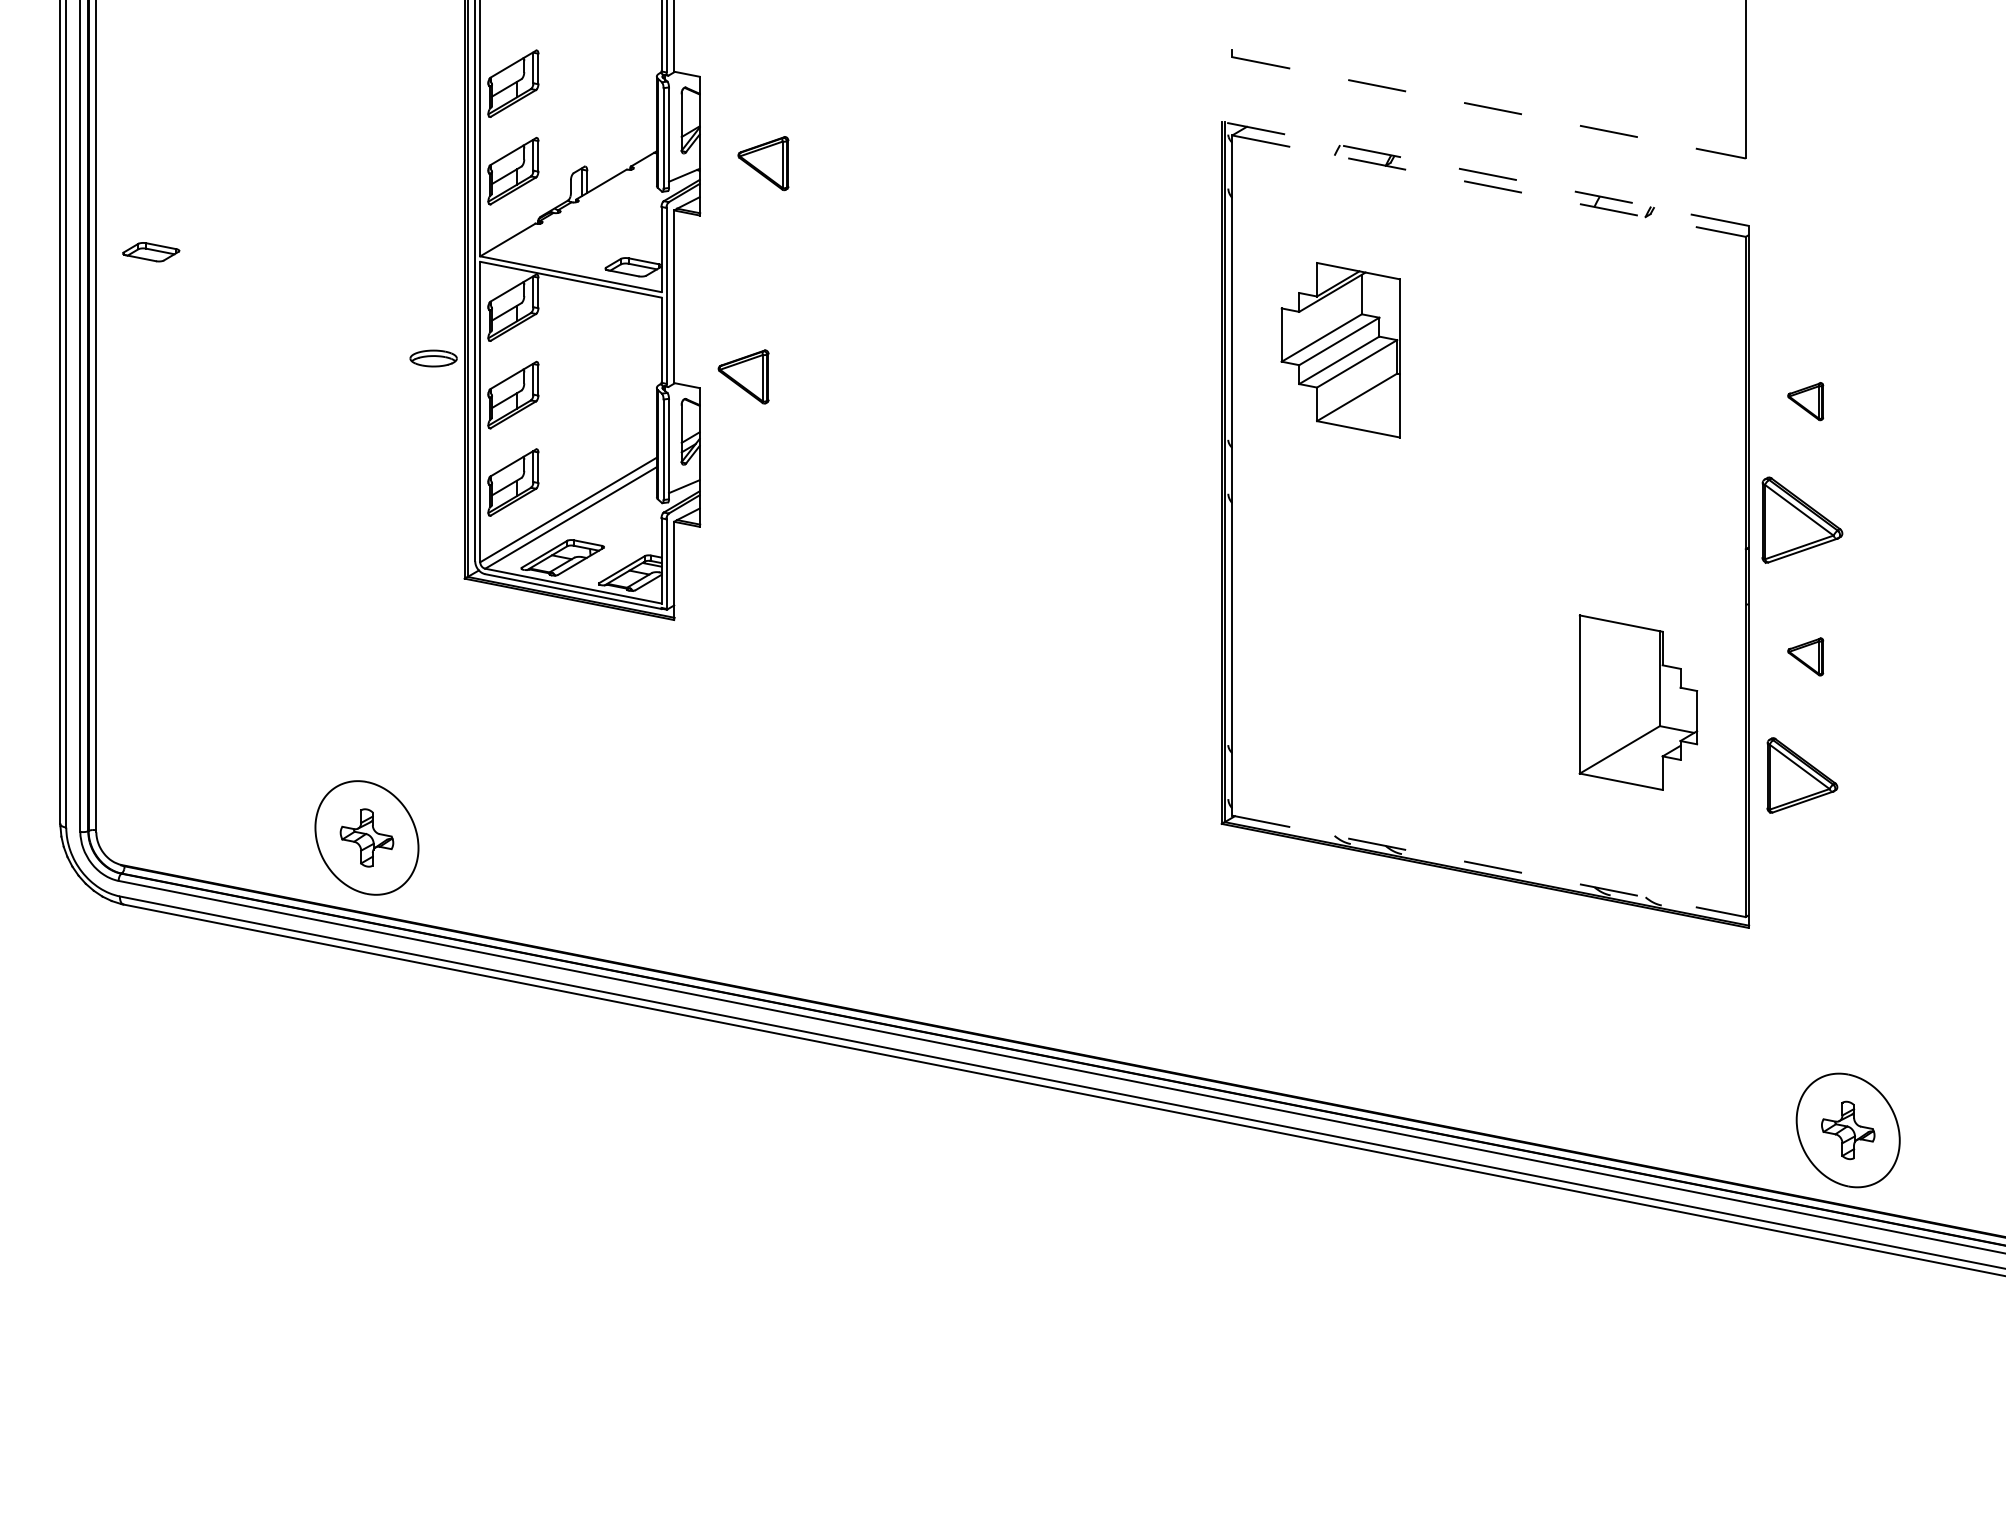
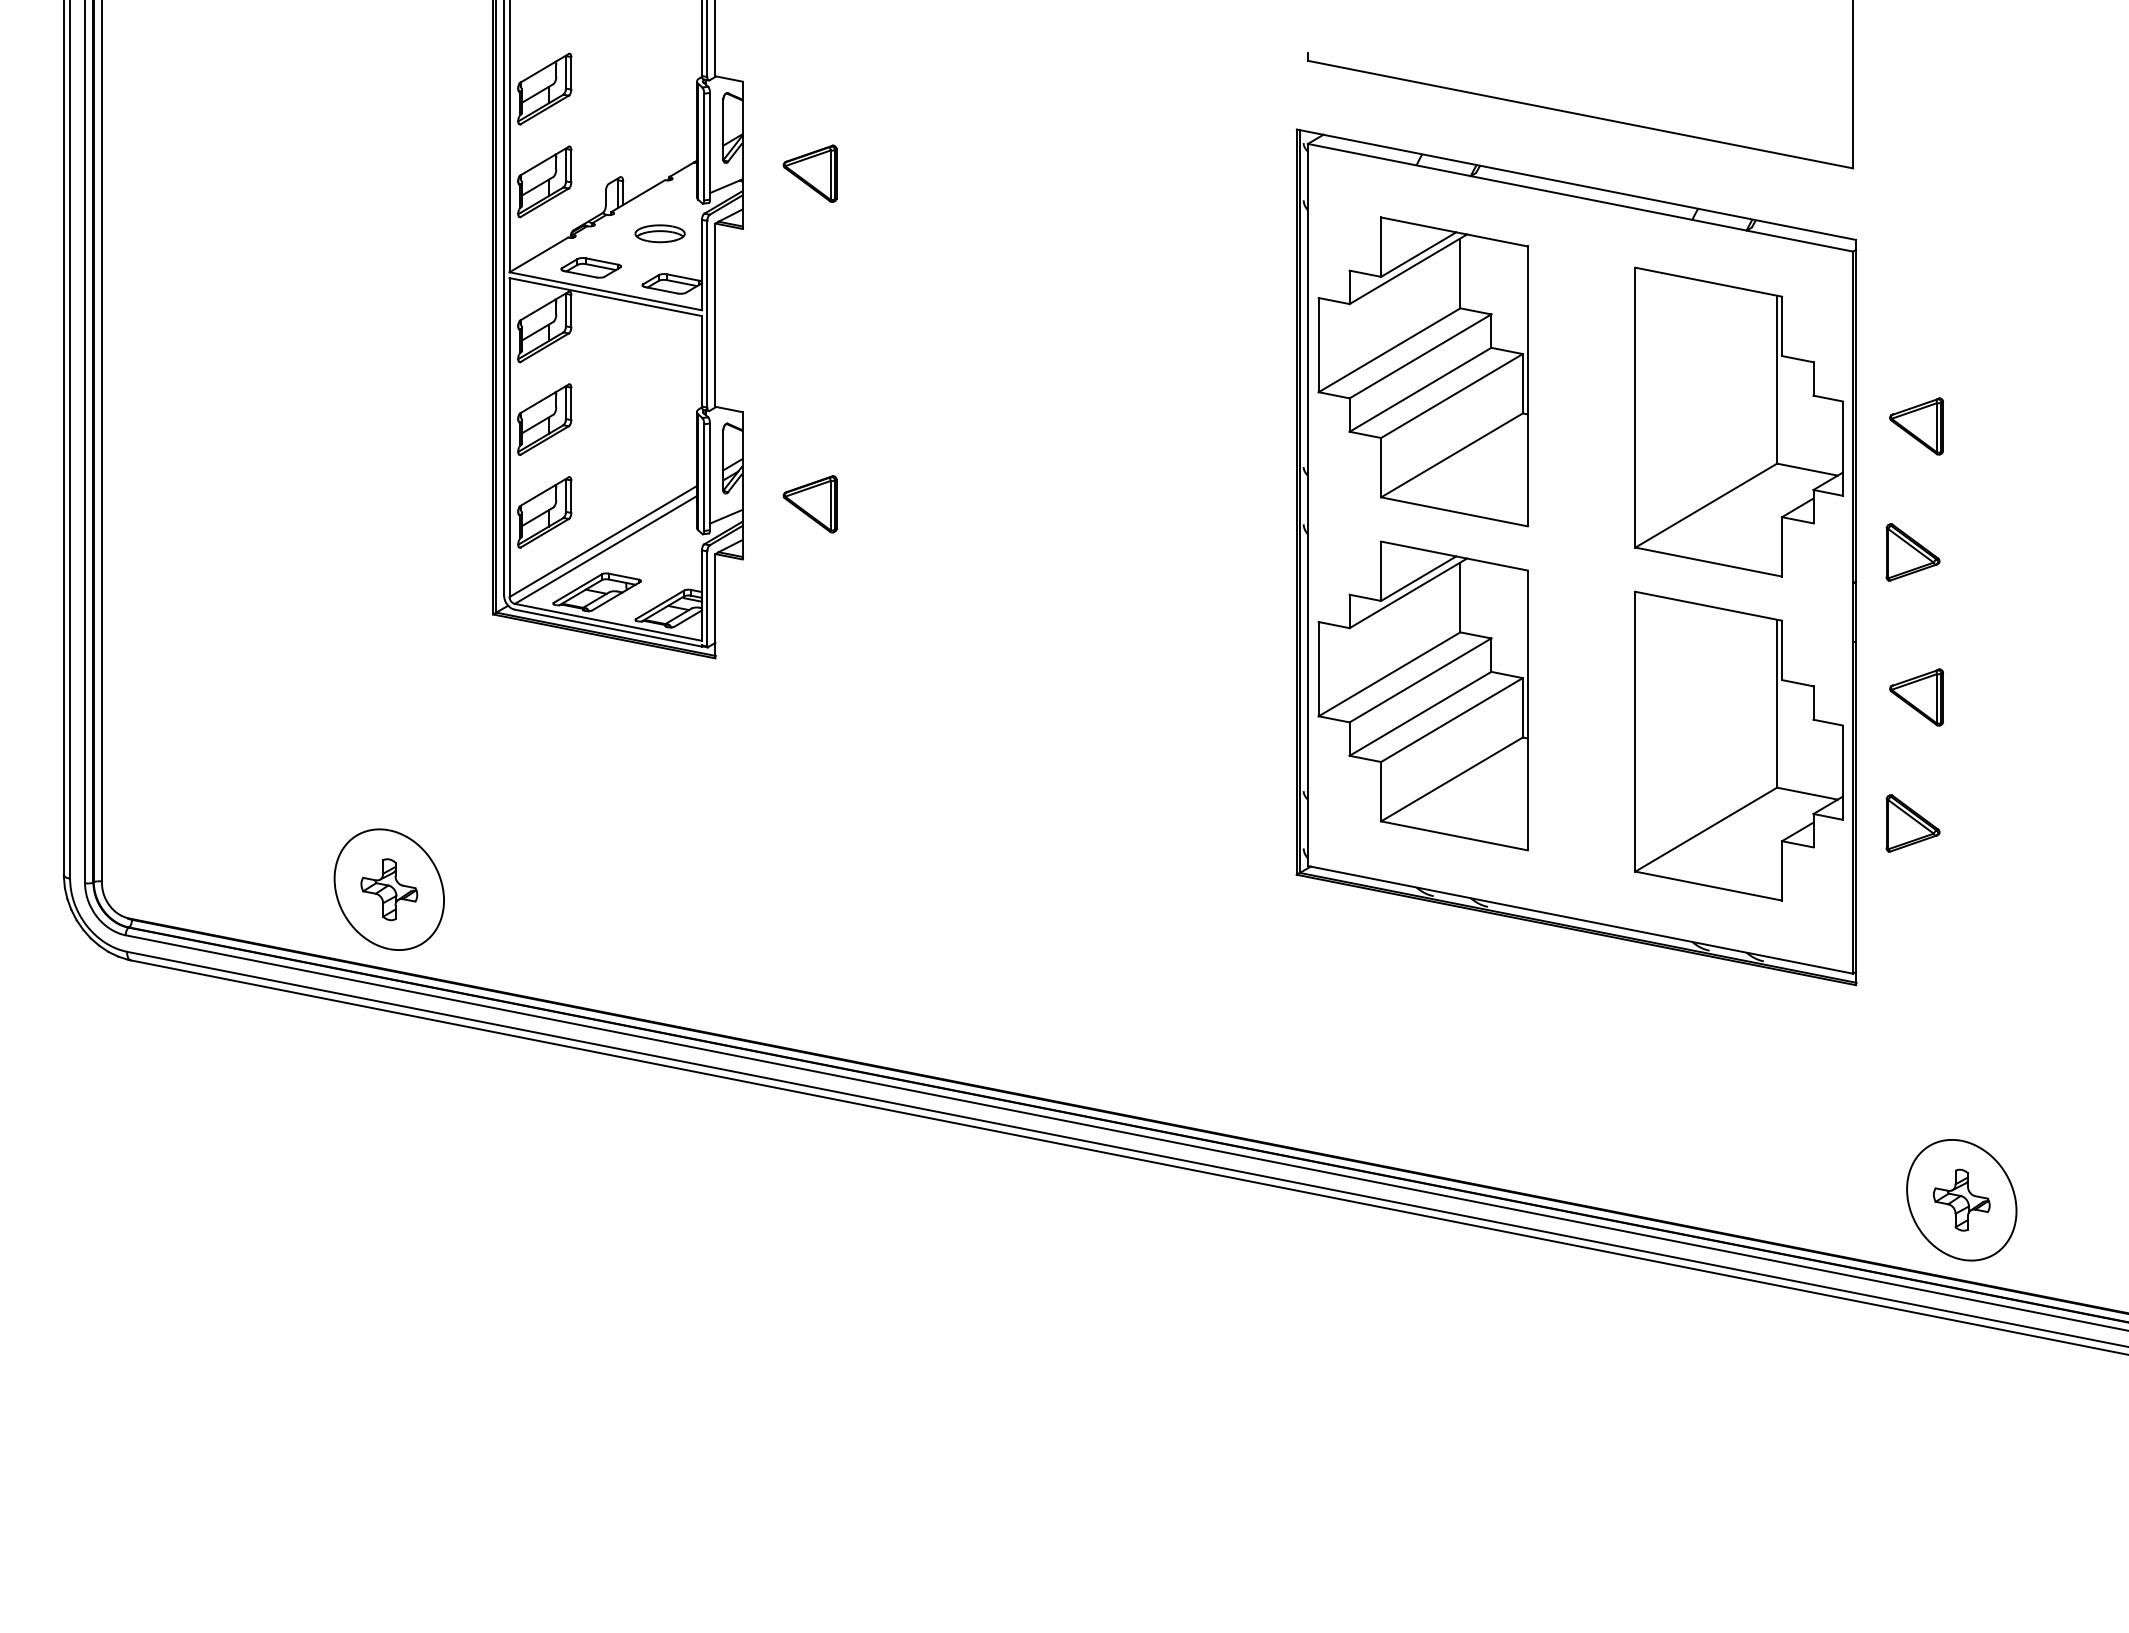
line: (1489, 107) -> (1580, 114), dashed -> solid
line: (1484, 173) -> (1575, 184), dashed -> solid
line: (1489, 185) -> (1580, 197), dashed -> solid
part: (150, 251) -> (590, 267), moved
part: (1340, 349) -> (1422, 371), size x1.67
part: (433, 358) -> (659, 233), moved
part: (743, 377) -> (809, 504), moved
part: (1637, 396) -> (1738, 421), added
part: (1805, 401) -> (1916, 426), size x1.43
part: (1801, 520) -> (1912, 552), size x0.62
part: (1340, 655) -> (1422, 695), added
part: (1805, 656) -> (1916, 697), size x1.43
part: (1637, 702) -> (1738, 745), size x1.67
part: (1801, 775) -> (1912, 823), size x0.71
line: (1489, 866) -> (1580, 919), dashed -> solid

